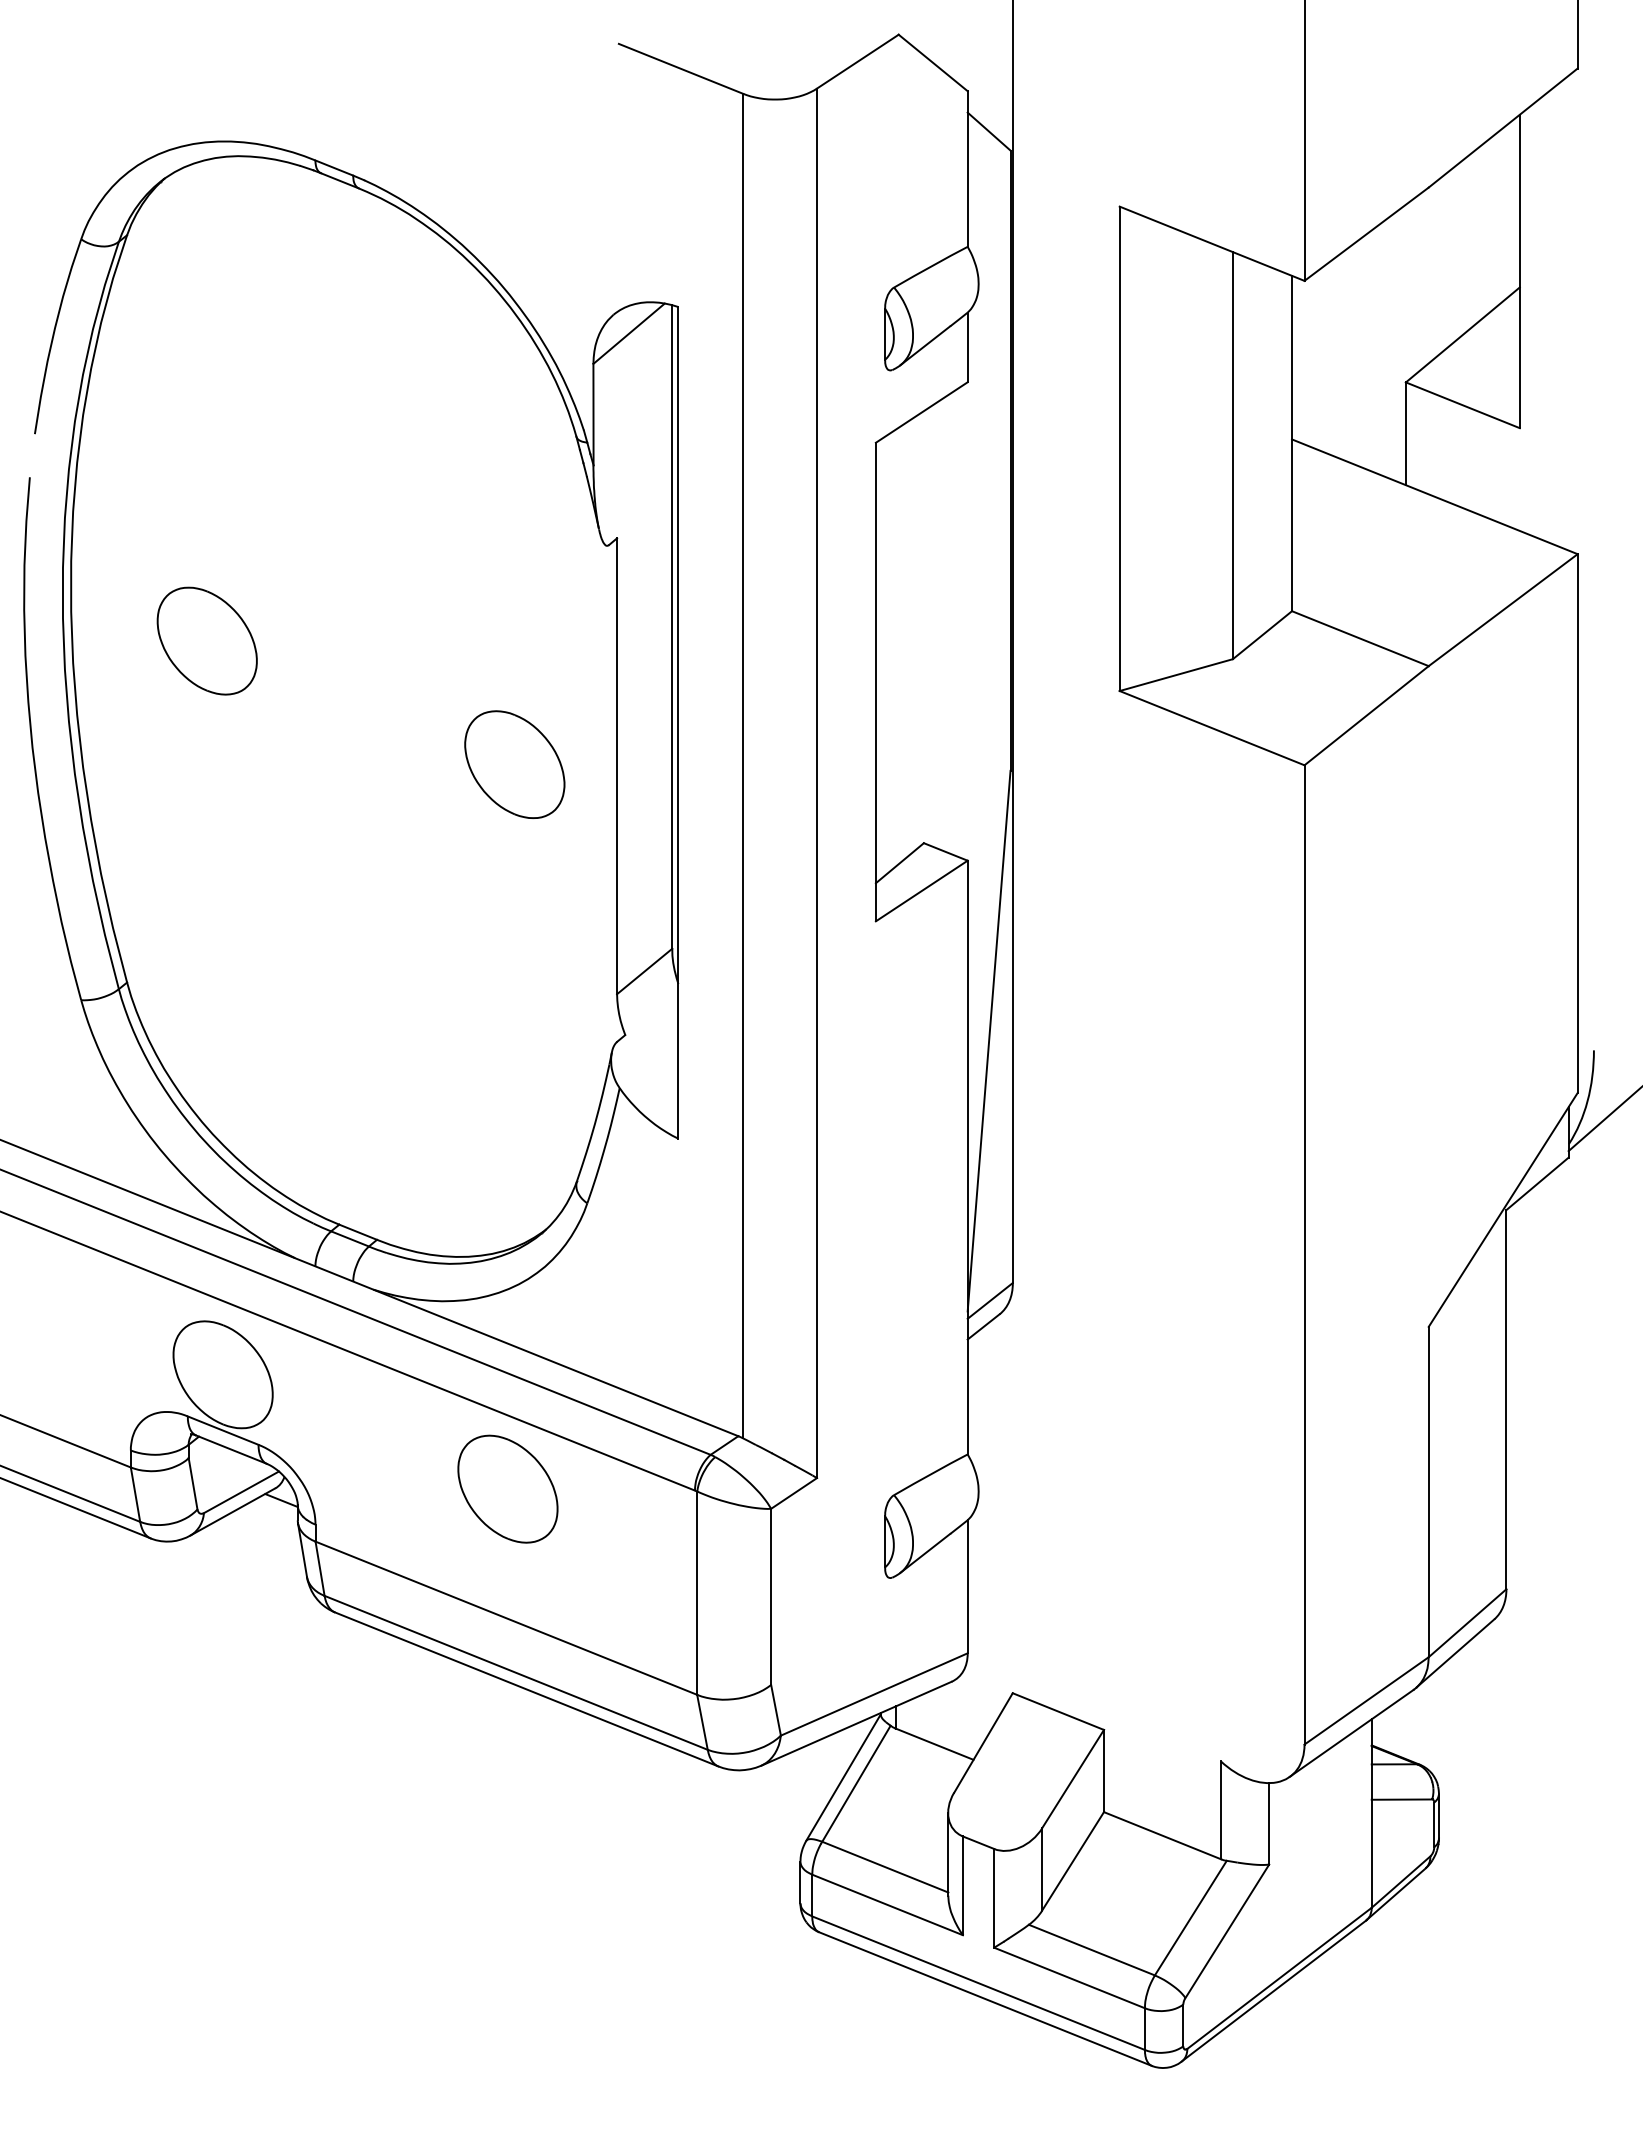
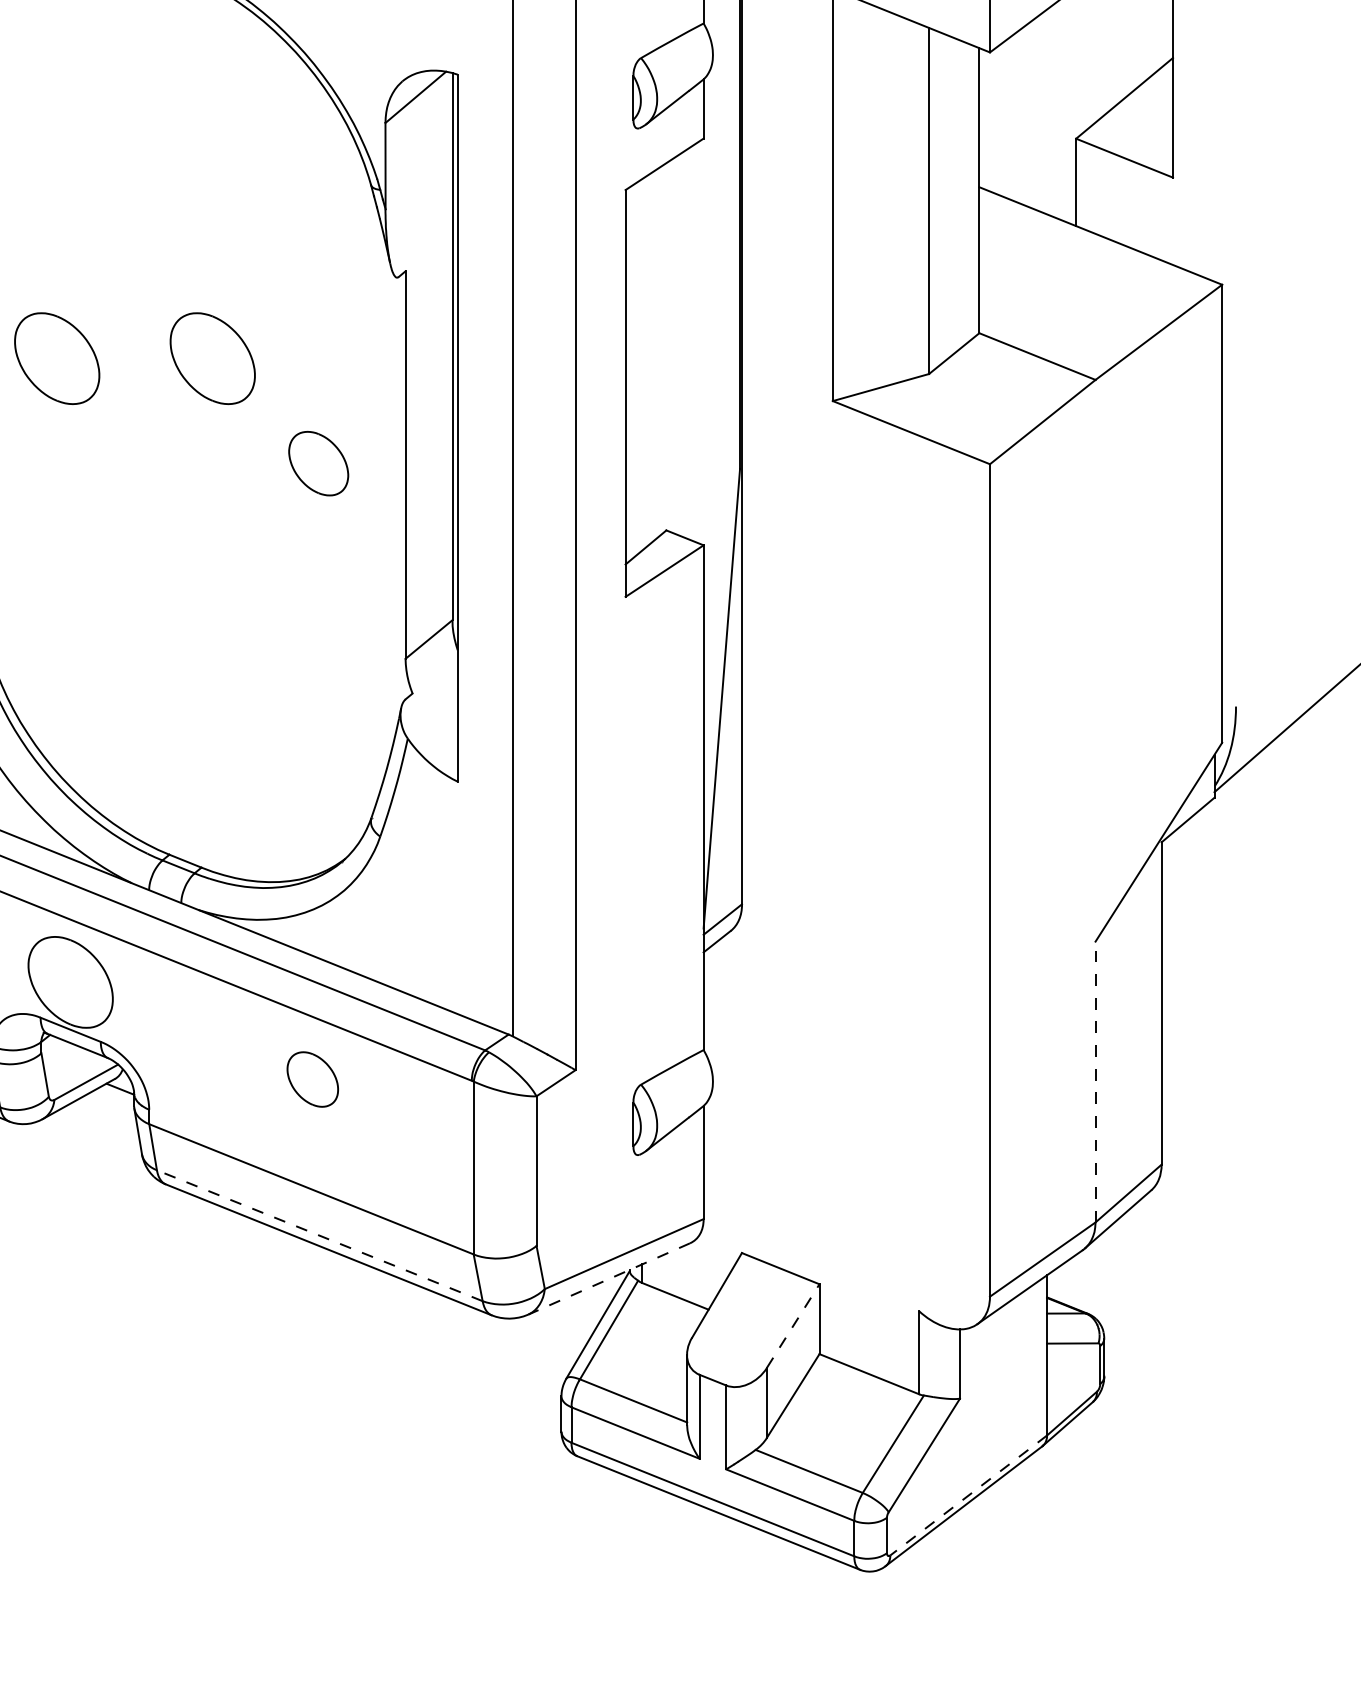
part: (389, 640) -> (212, 358), added
part: (514, 764) -> (318, 463), size x0.7
part: (507, 1488) -> (312, 1079), size x0.6
line: (1428, 1491) -> (1095, 1081), solid -> dashed
line: (515, 1672) -> (319, 1235), solid -> dashed
line: (856, 1723) -> (609, 1278), solid -> dashed
line: (1073, 1779) -> (793, 1326), solid -> dashed
line: (1279, 1978) -> (968, 1495), solid -> dashed

